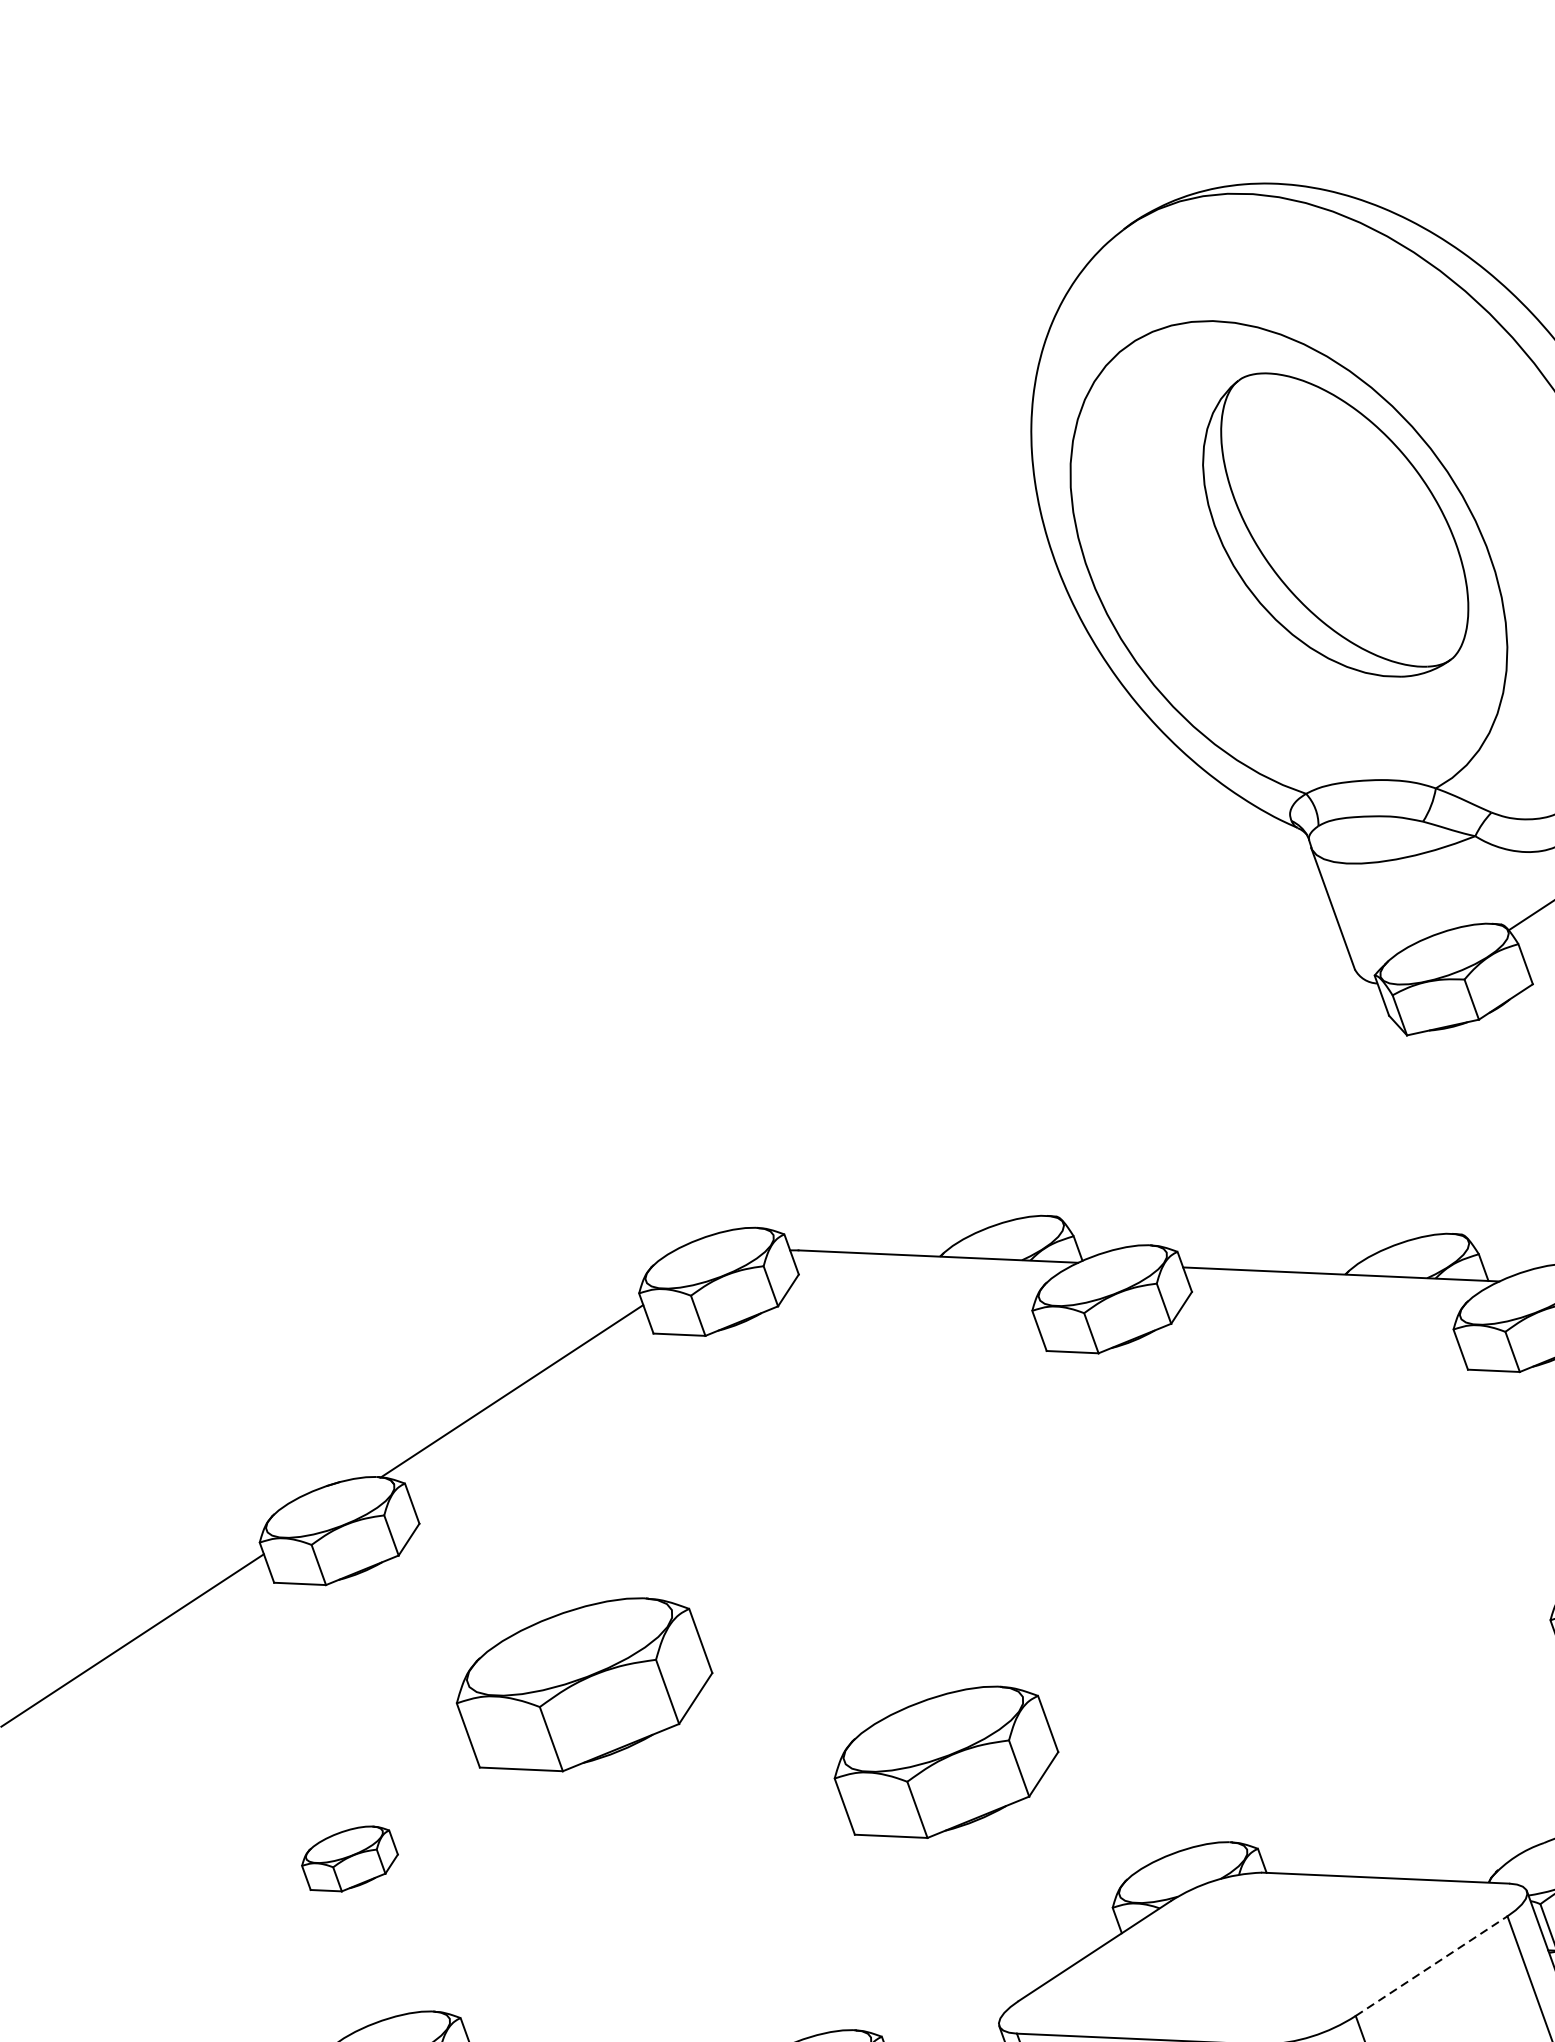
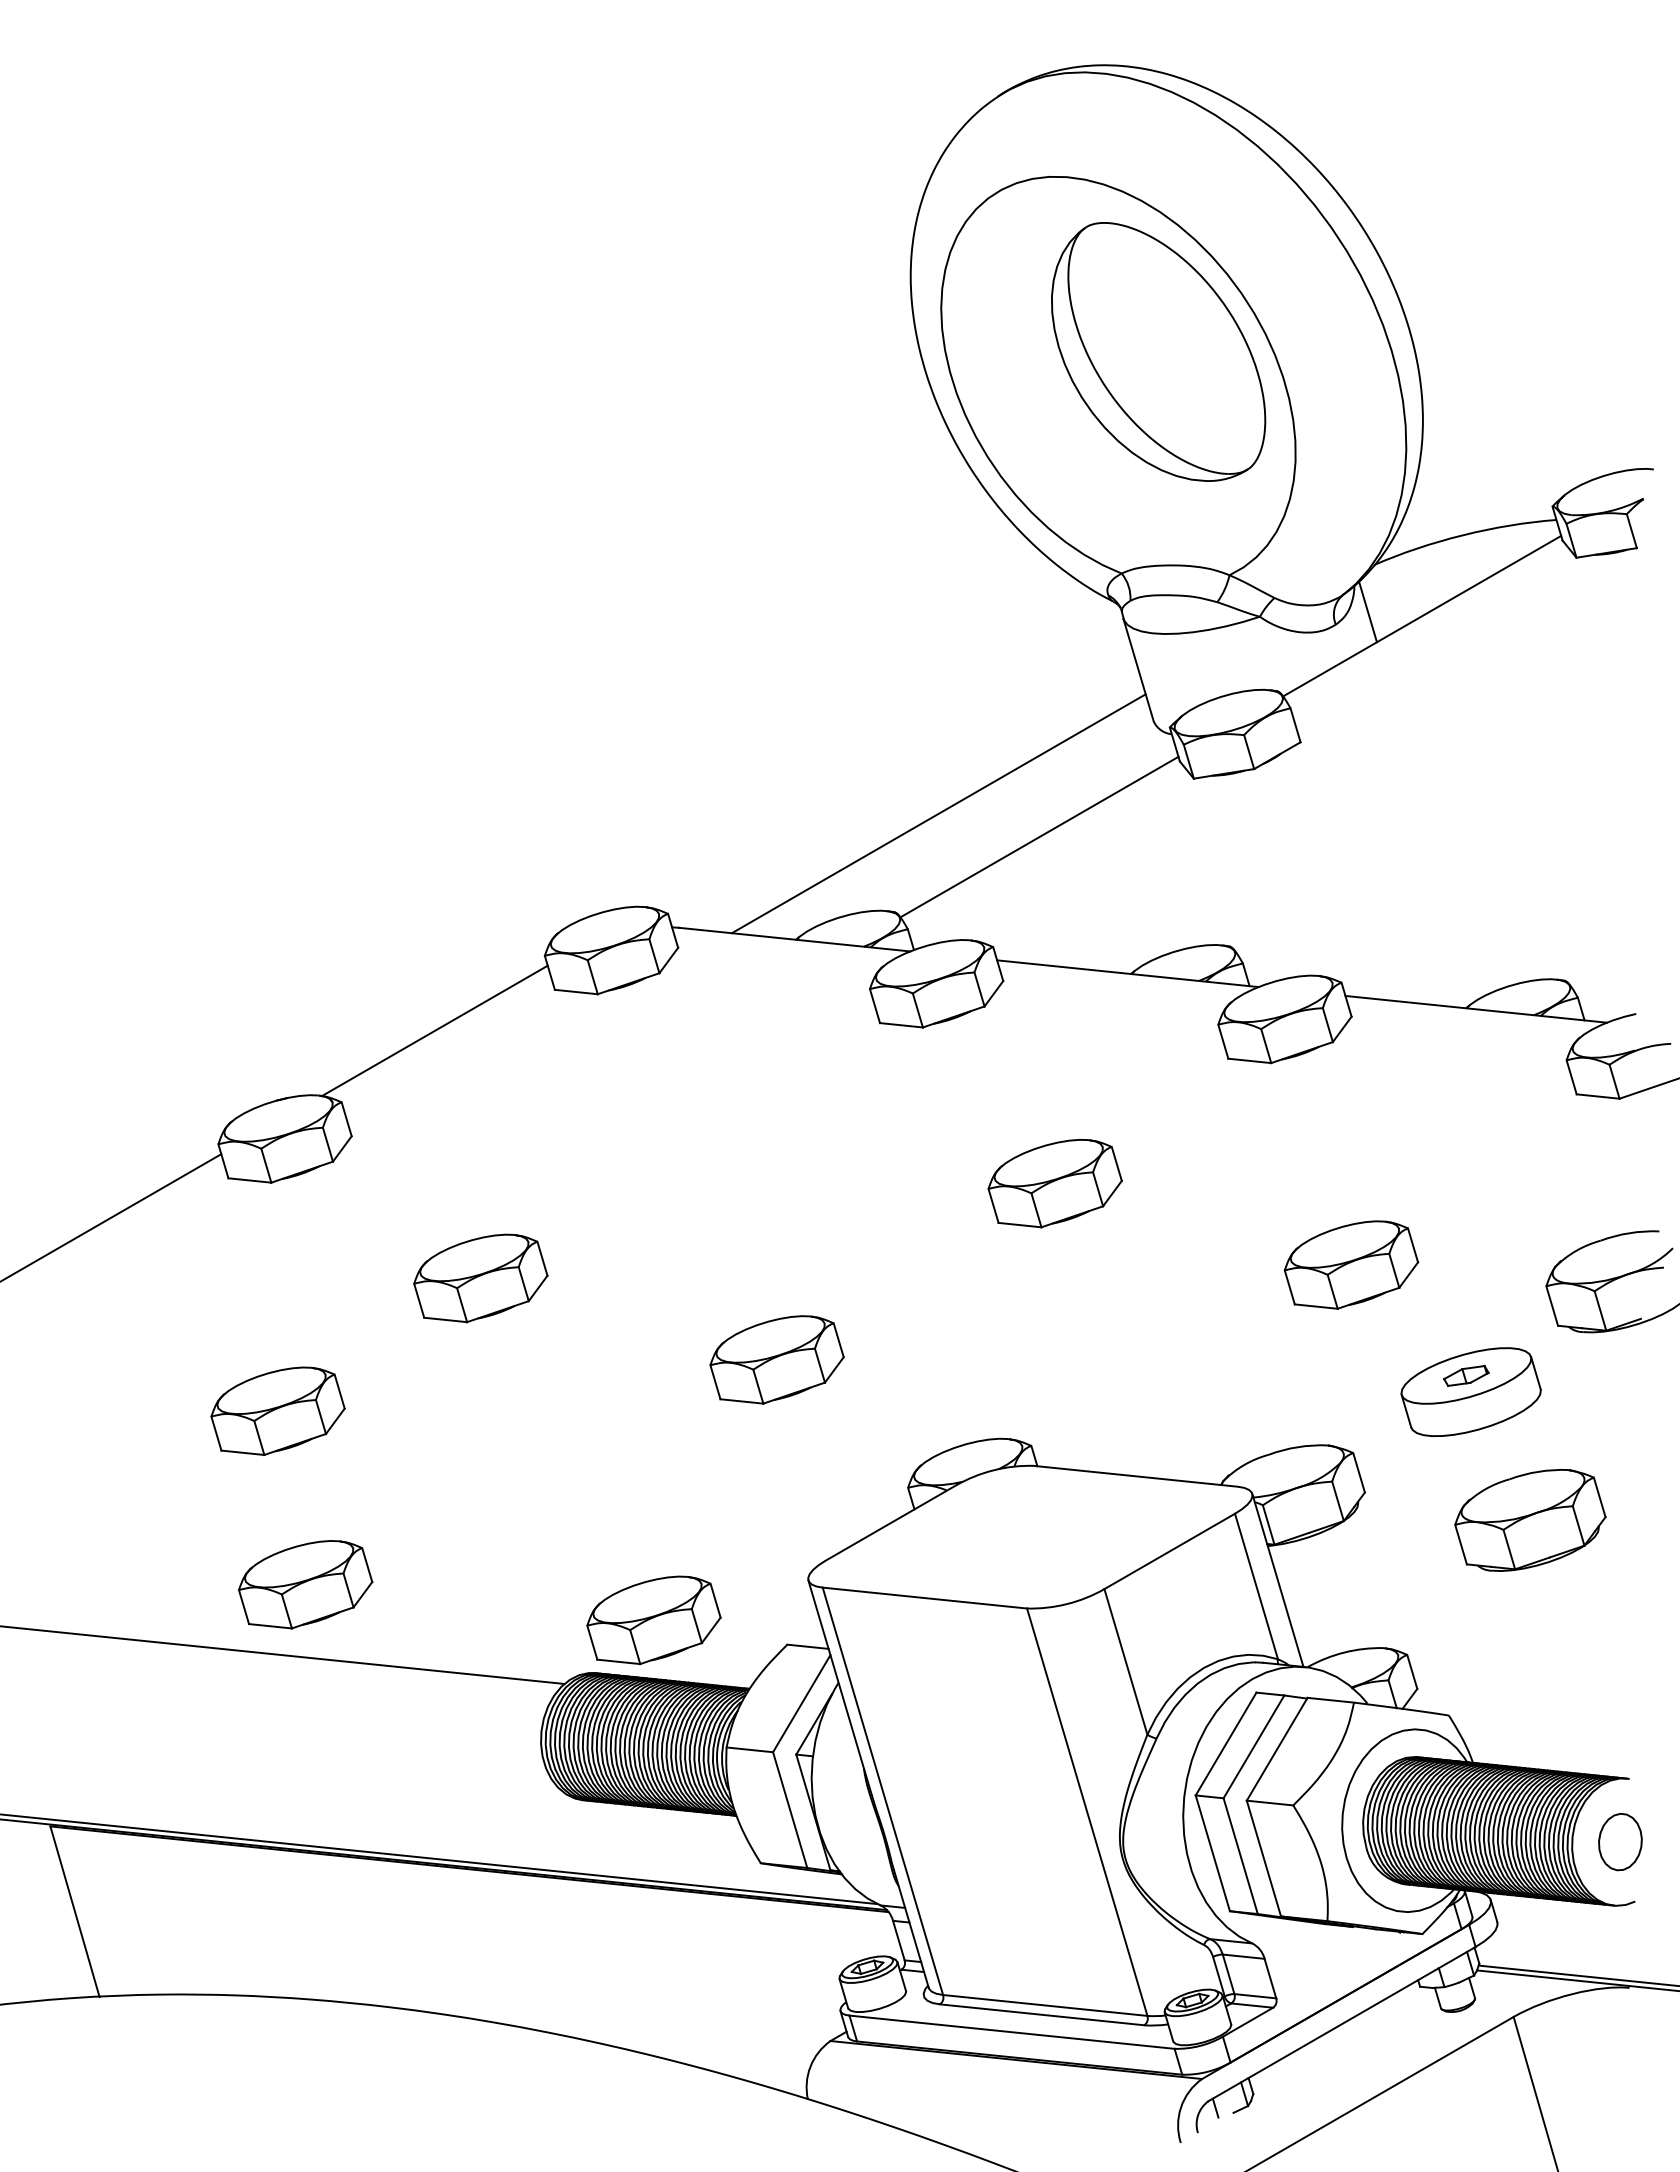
line: (1102, 1094) -> (938, 813), added
line: (1225, 1115) -> (1039, 836), added
part: (1267, 1531) -> (1054, 1183), added
part: (584, 1685) -> (480, 1278), size x0.62
part: (945, 1762) -> (776, 1359), size x0.71
part: (349, 1858) -> (277, 1410), size x1.67
line: (1432, 1966) -> (1170, 1551), dashed -> solid

